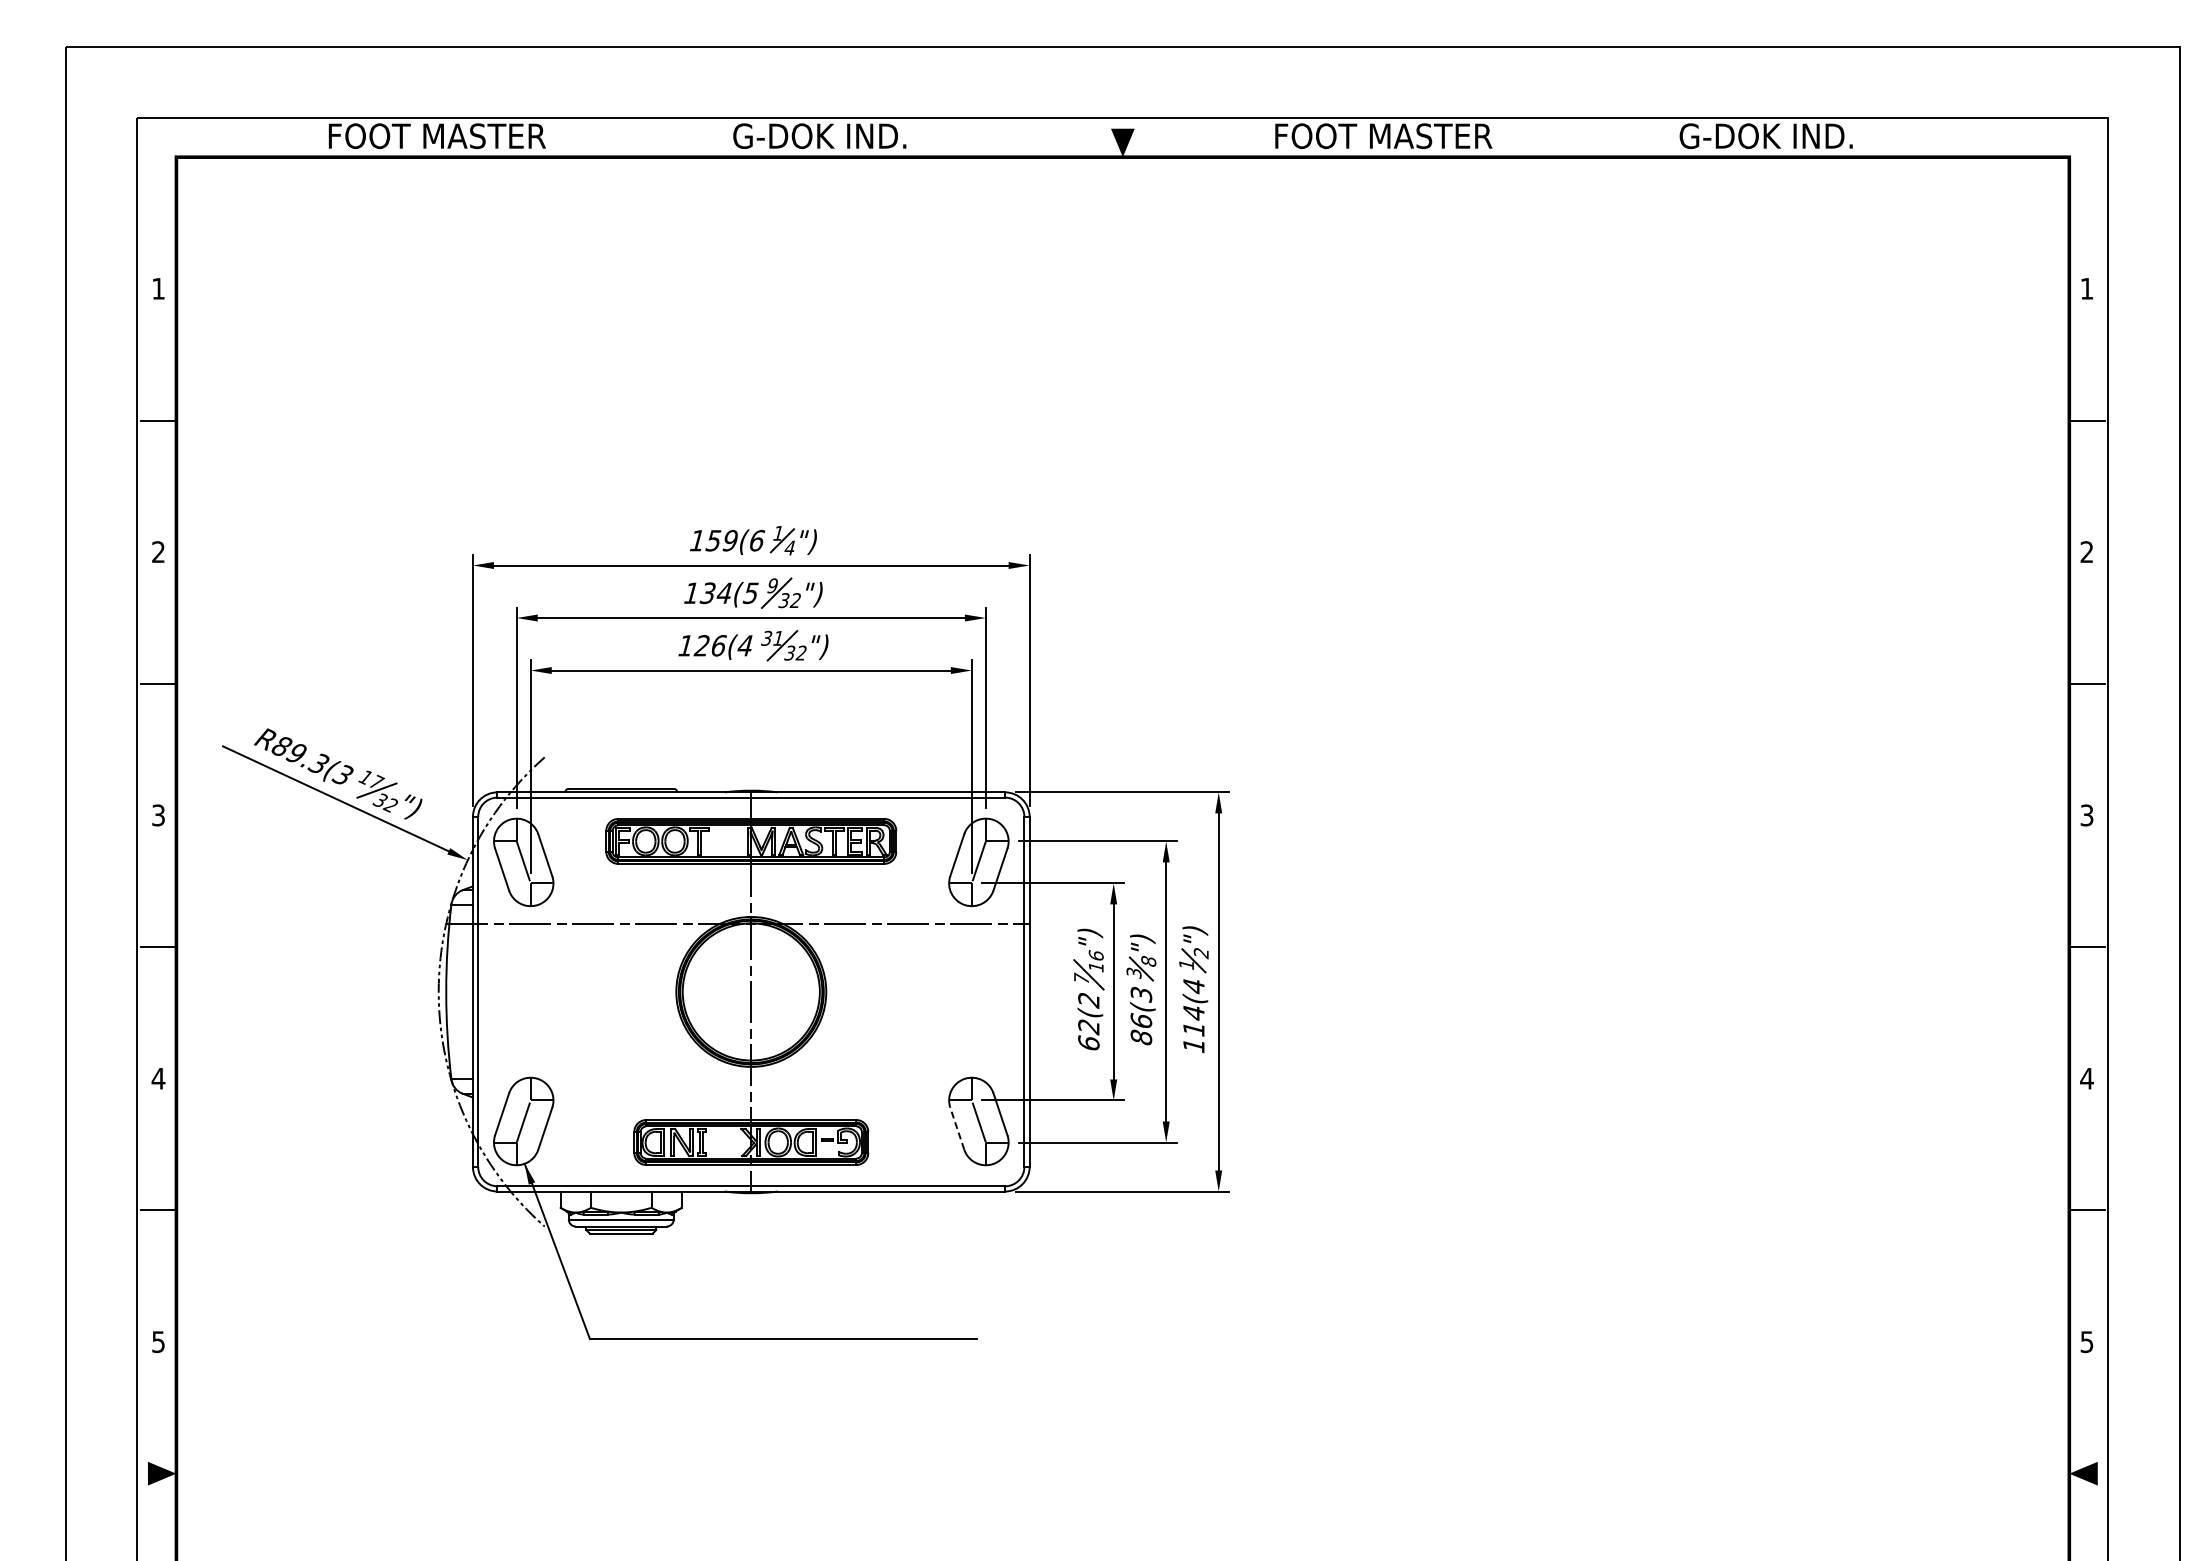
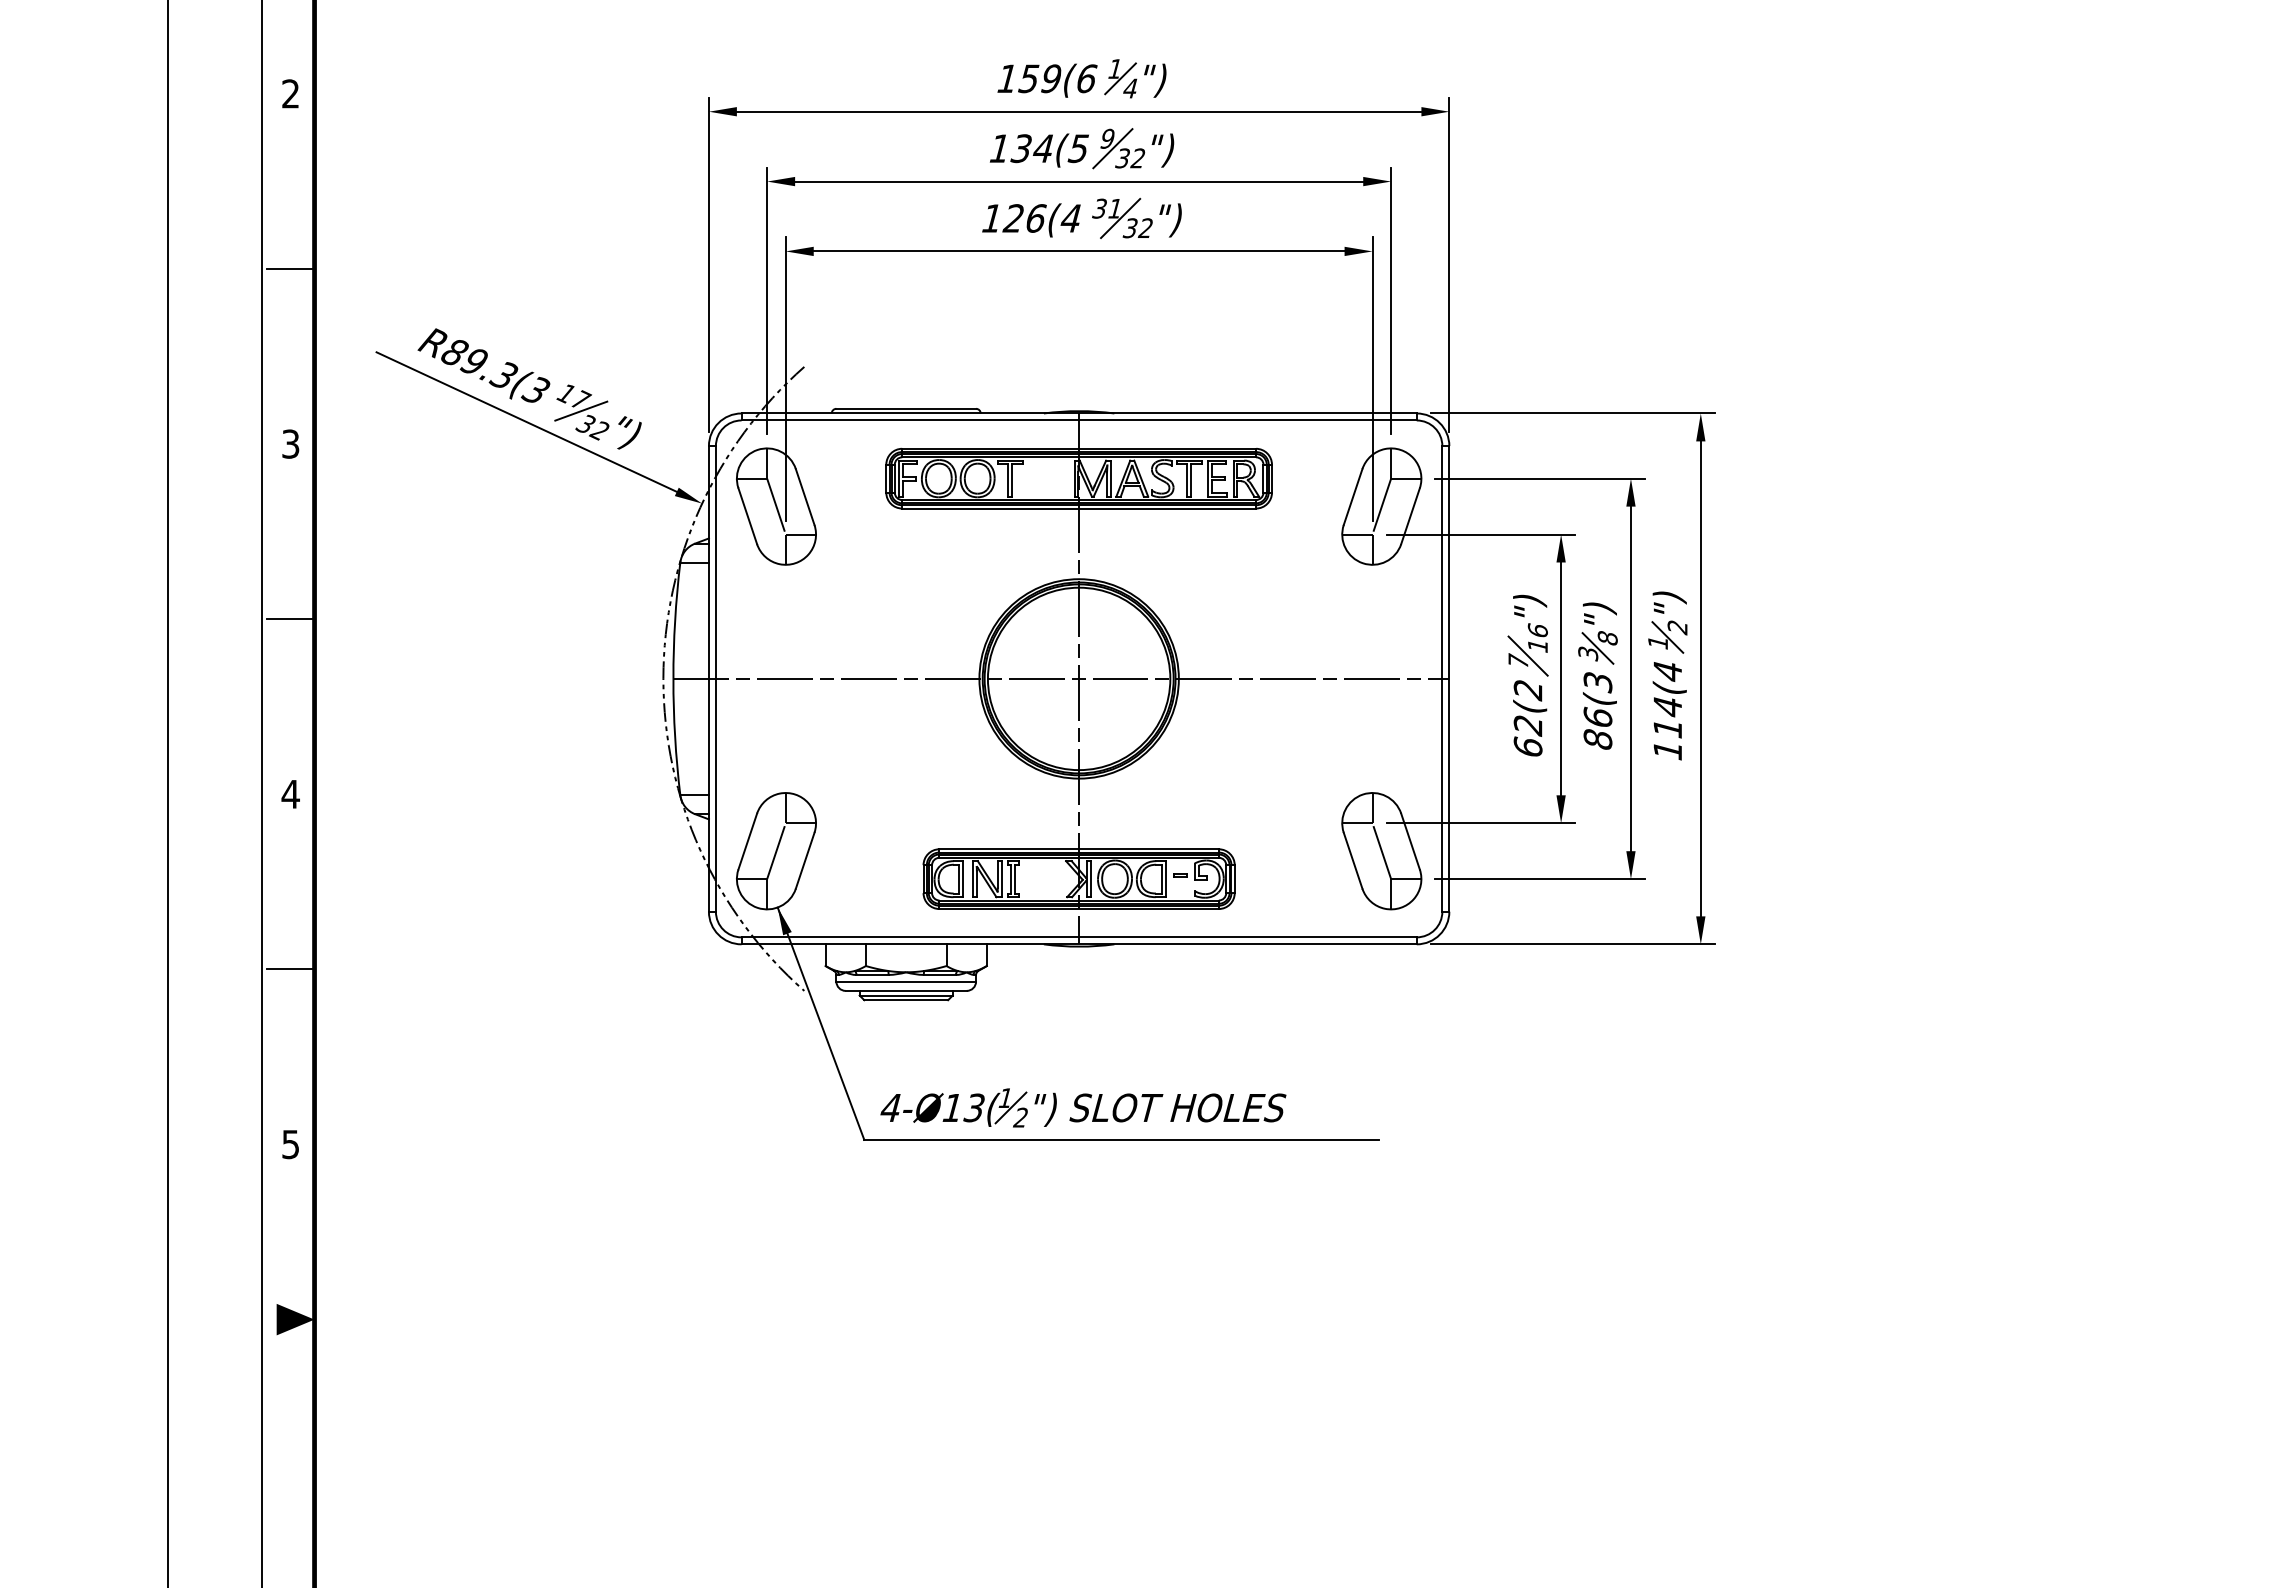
line: (737, 923) -> (1060, 678), moved
line: (957, 1128) -> (1353, 860), dashed -> solid
part: (754, 1314) -> (1083, 1107), added

